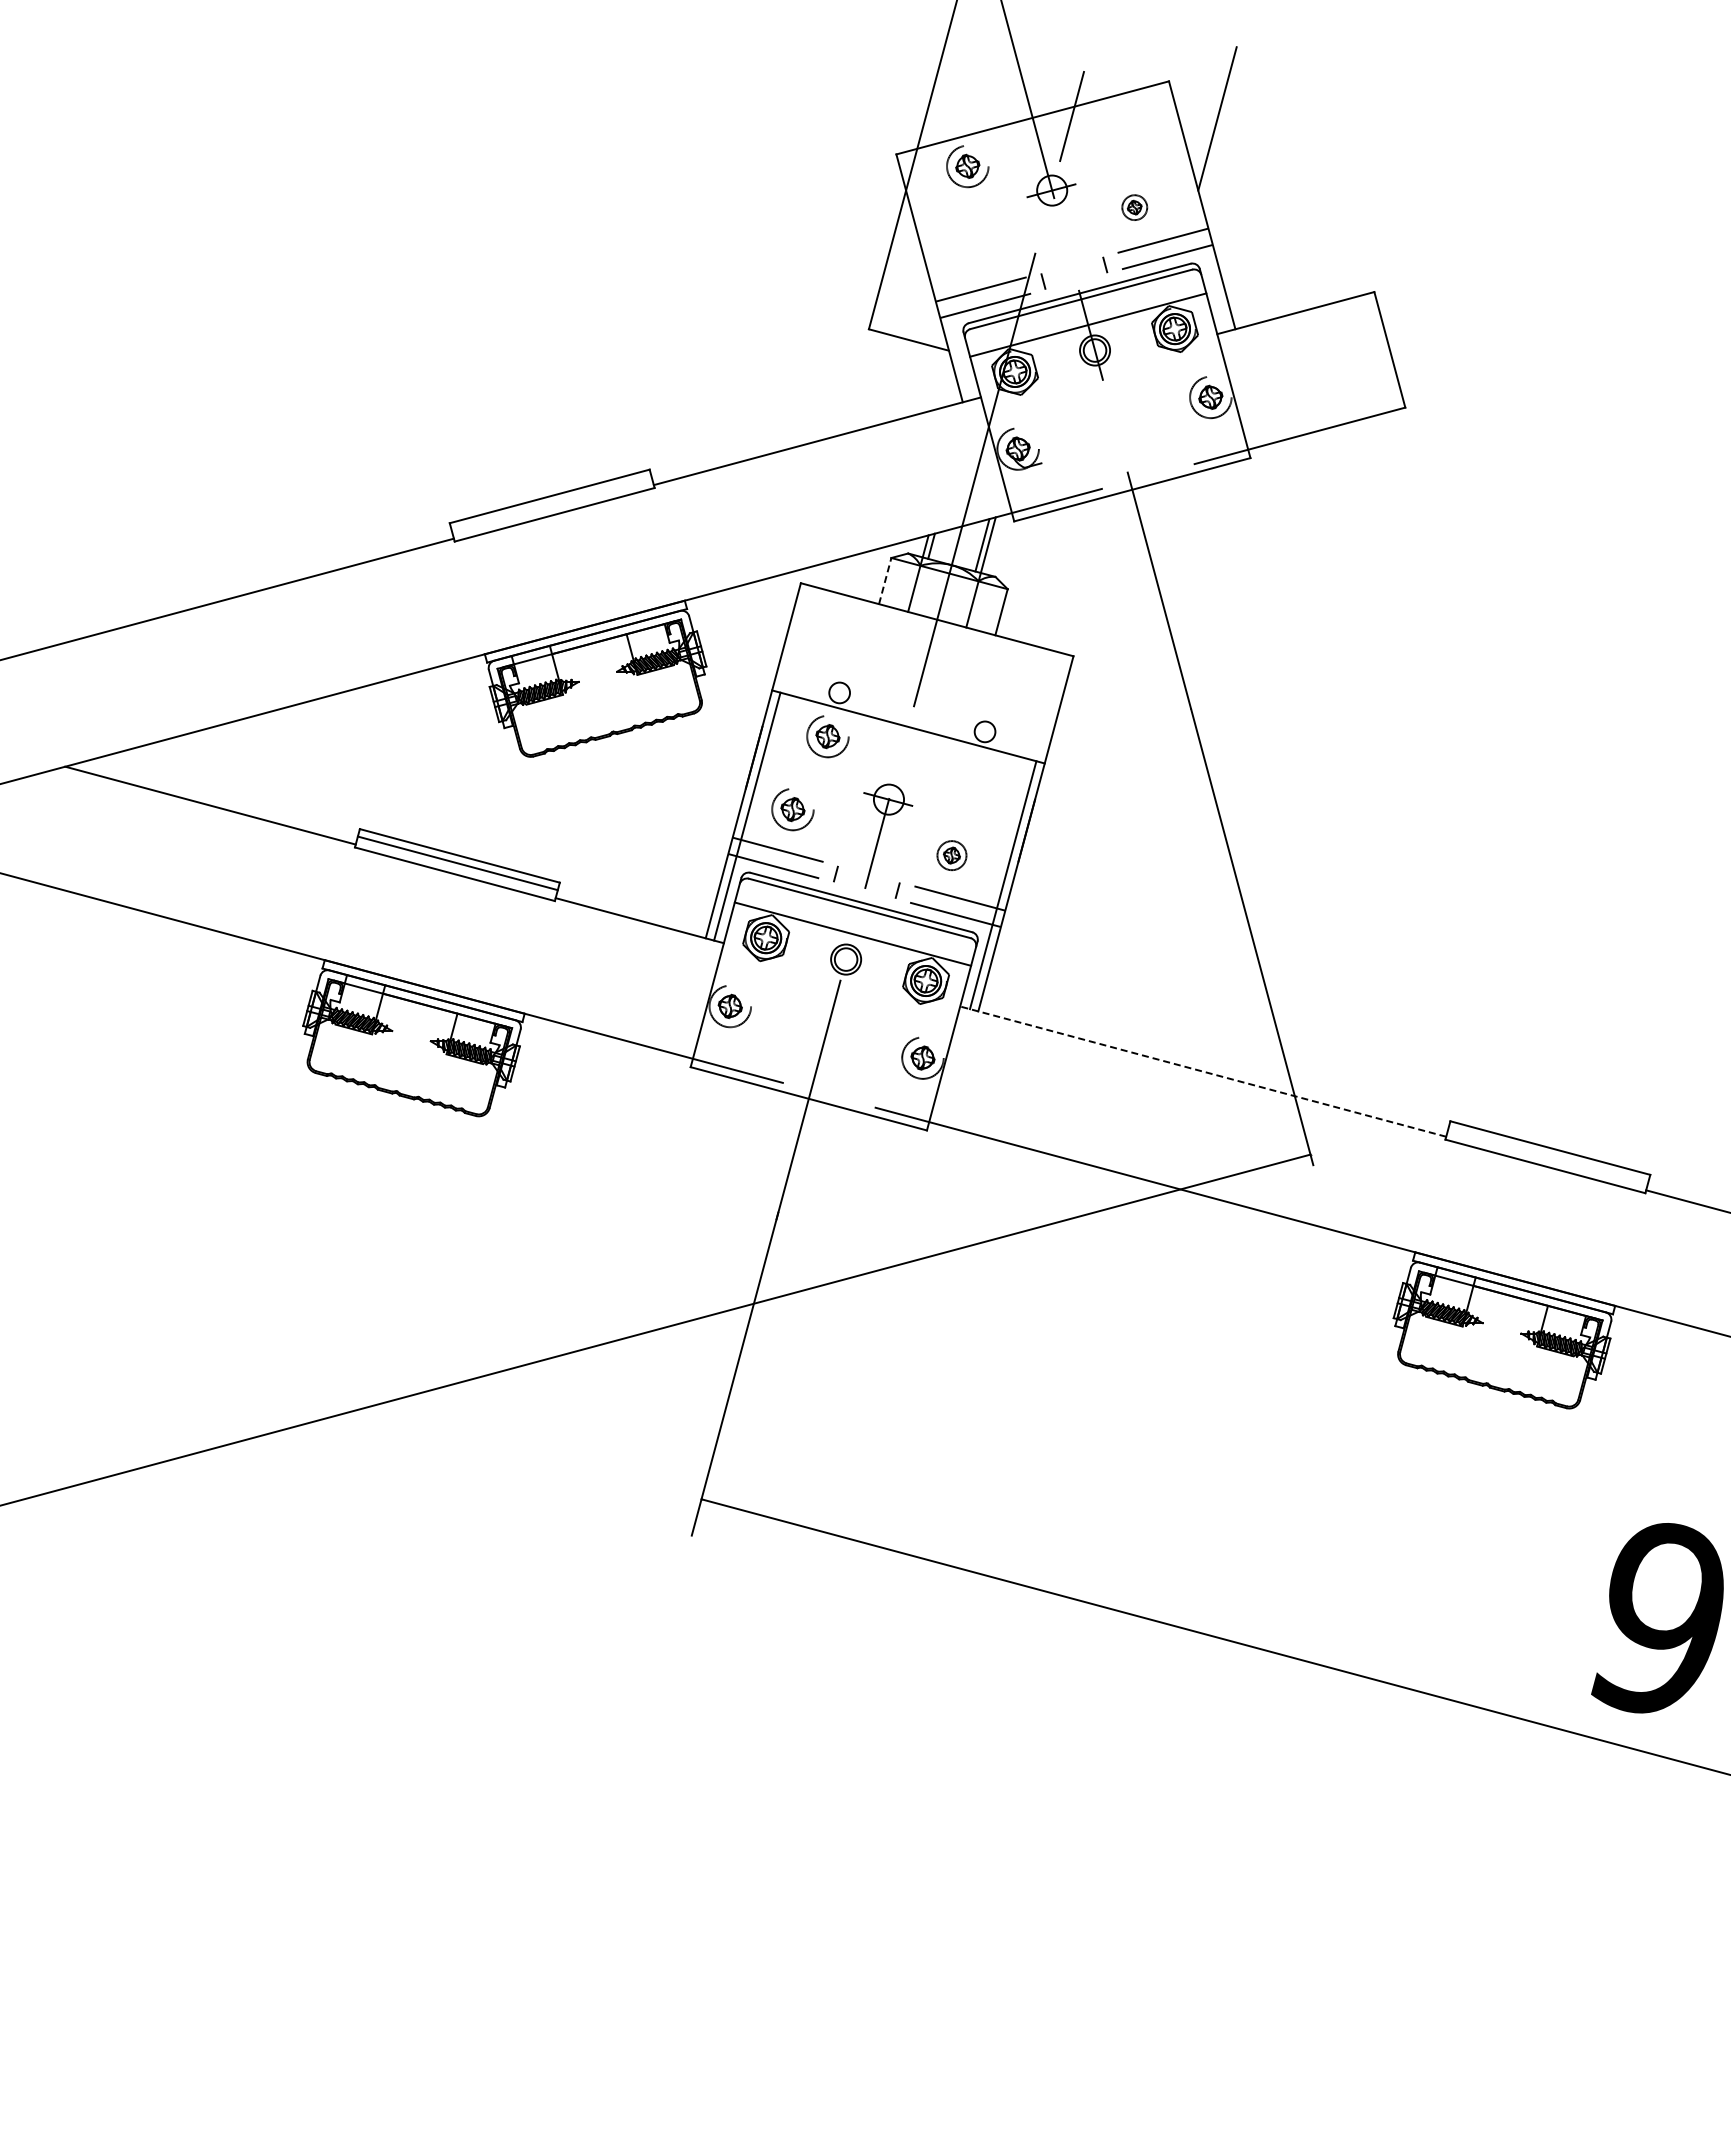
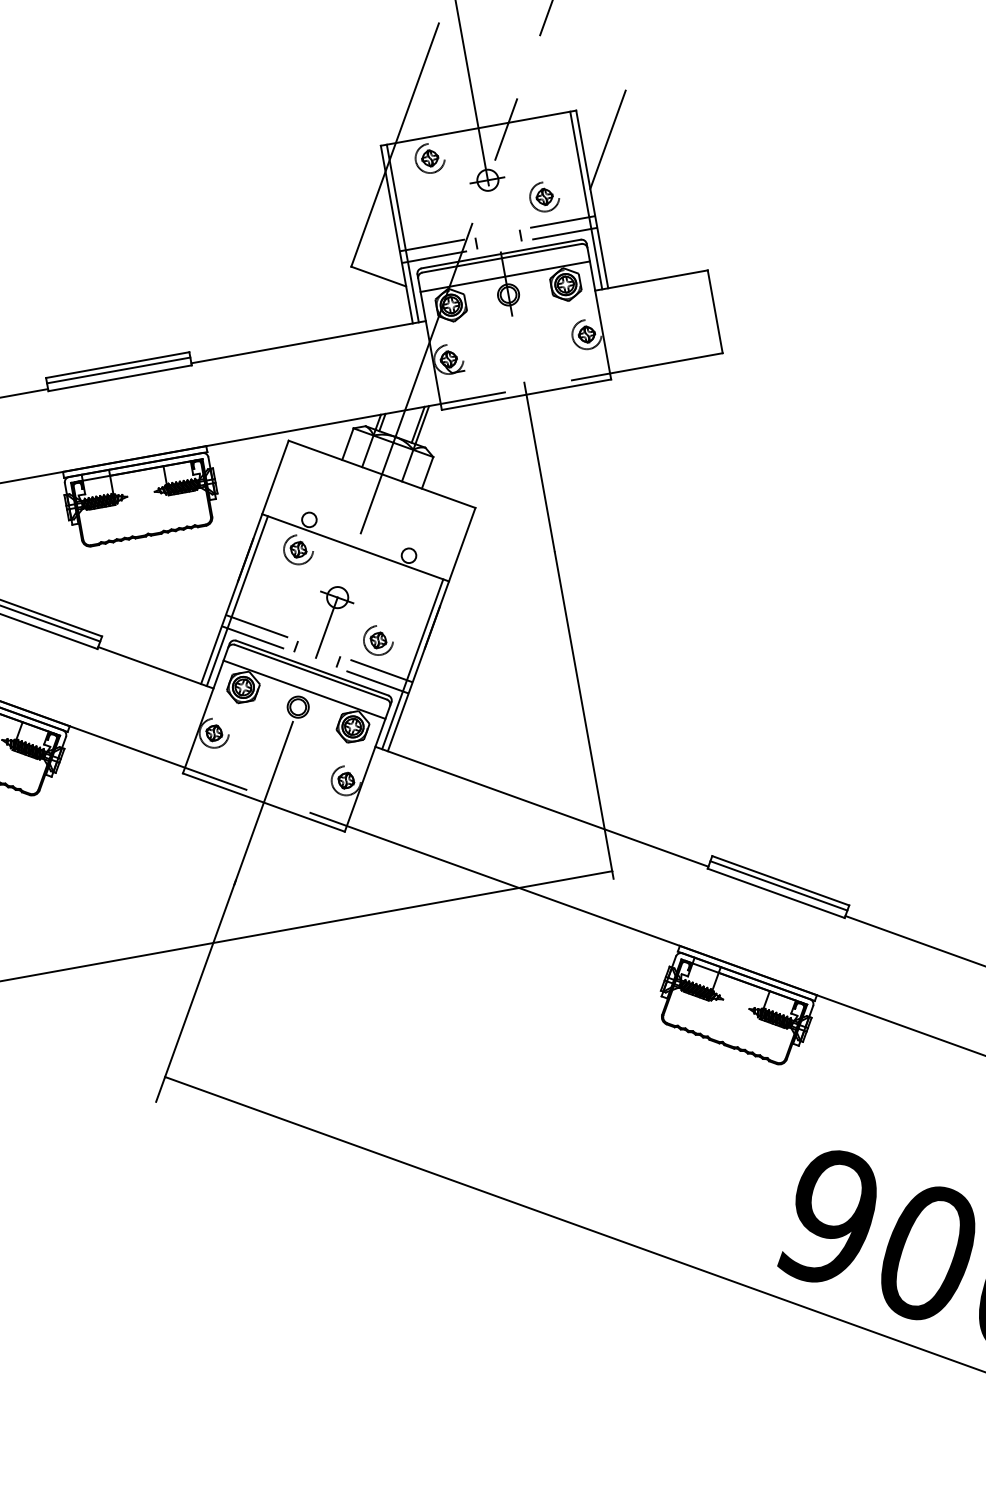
part: (1134, 207) -> (544, 197), size x1.67
line: (1193, 207) -> (585, 200), added
line: (937, 276) -> (402, 233), added
line: (551, 503) -> (118, 370), added
line: (885, 581) -> (348, 444), dashed -> solid
part: (792, 809) -> (269, 598), removed
part: (951, 855) -> (378, 640), size x1.43
line: (1203, 1071) -> (542, 806), dashed -> solid
line: (1548, 1155) -> (779, 885), added

